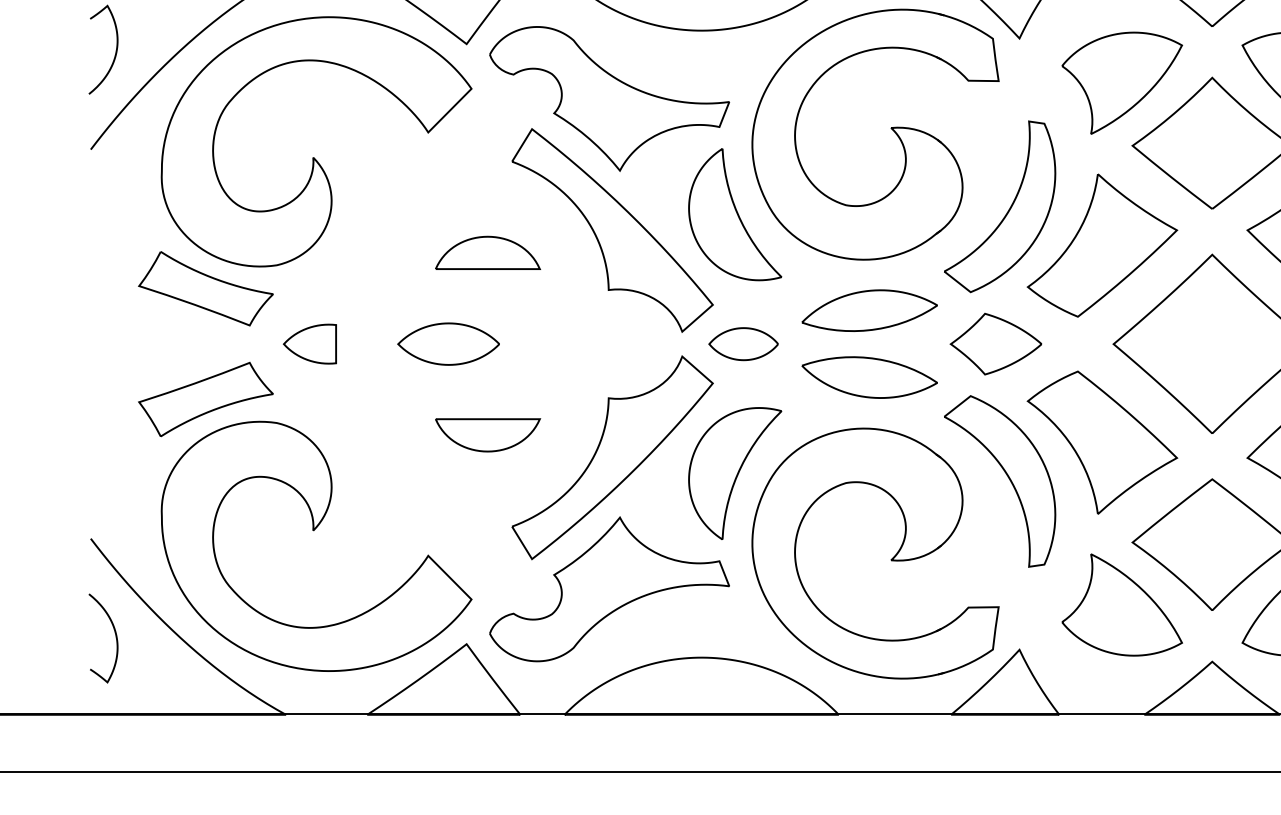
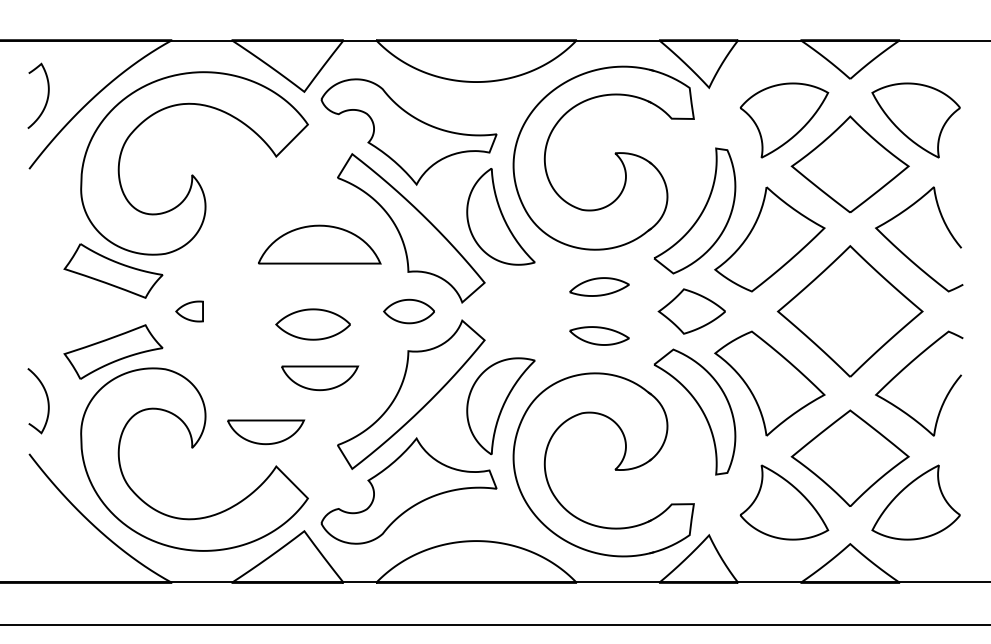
part: (488, 252) -> (320, 244), size x1.6
part: (869, 309) -> (599, 286), size x0.6
part: (309, 344) -> (189, 311), size x0.7
part: (447, 344) -> (312, 324), moved
part: (742, 344) -> (408, 311), moved
part: (869, 376) -> (599, 335), size x0.6
part: (414, 509) -> (266, 432), added
curve: (114, 635) -> (46, 398), moved

